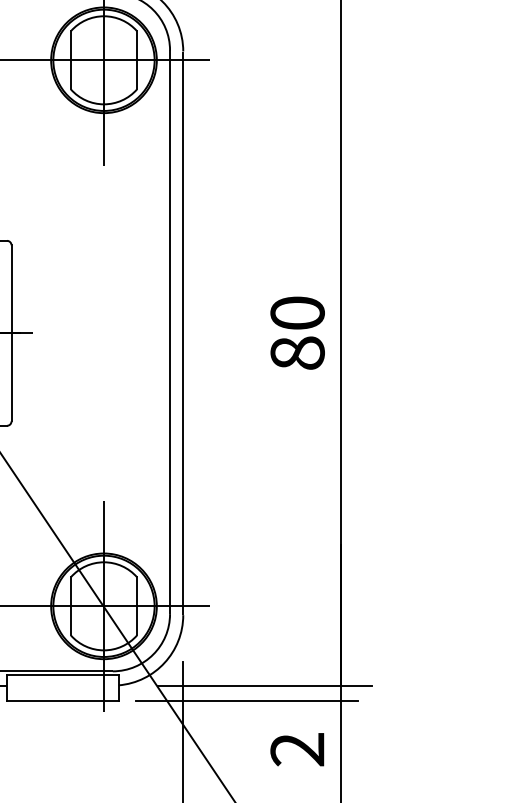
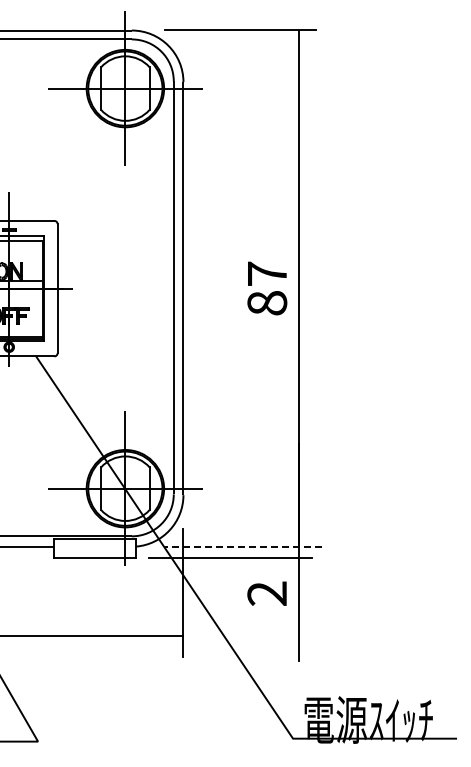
text: (297, 312) -> (267, 273), 80 -> 87
line: (265, 685) -> (243, 546), solid -> dashed

